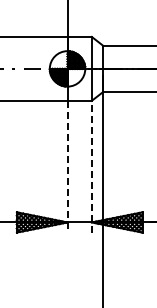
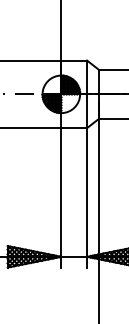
line: (67, 166) -> (61, 197), dashed -> solid
line: (91, 166) -> (86, 197), dashed -> solid

